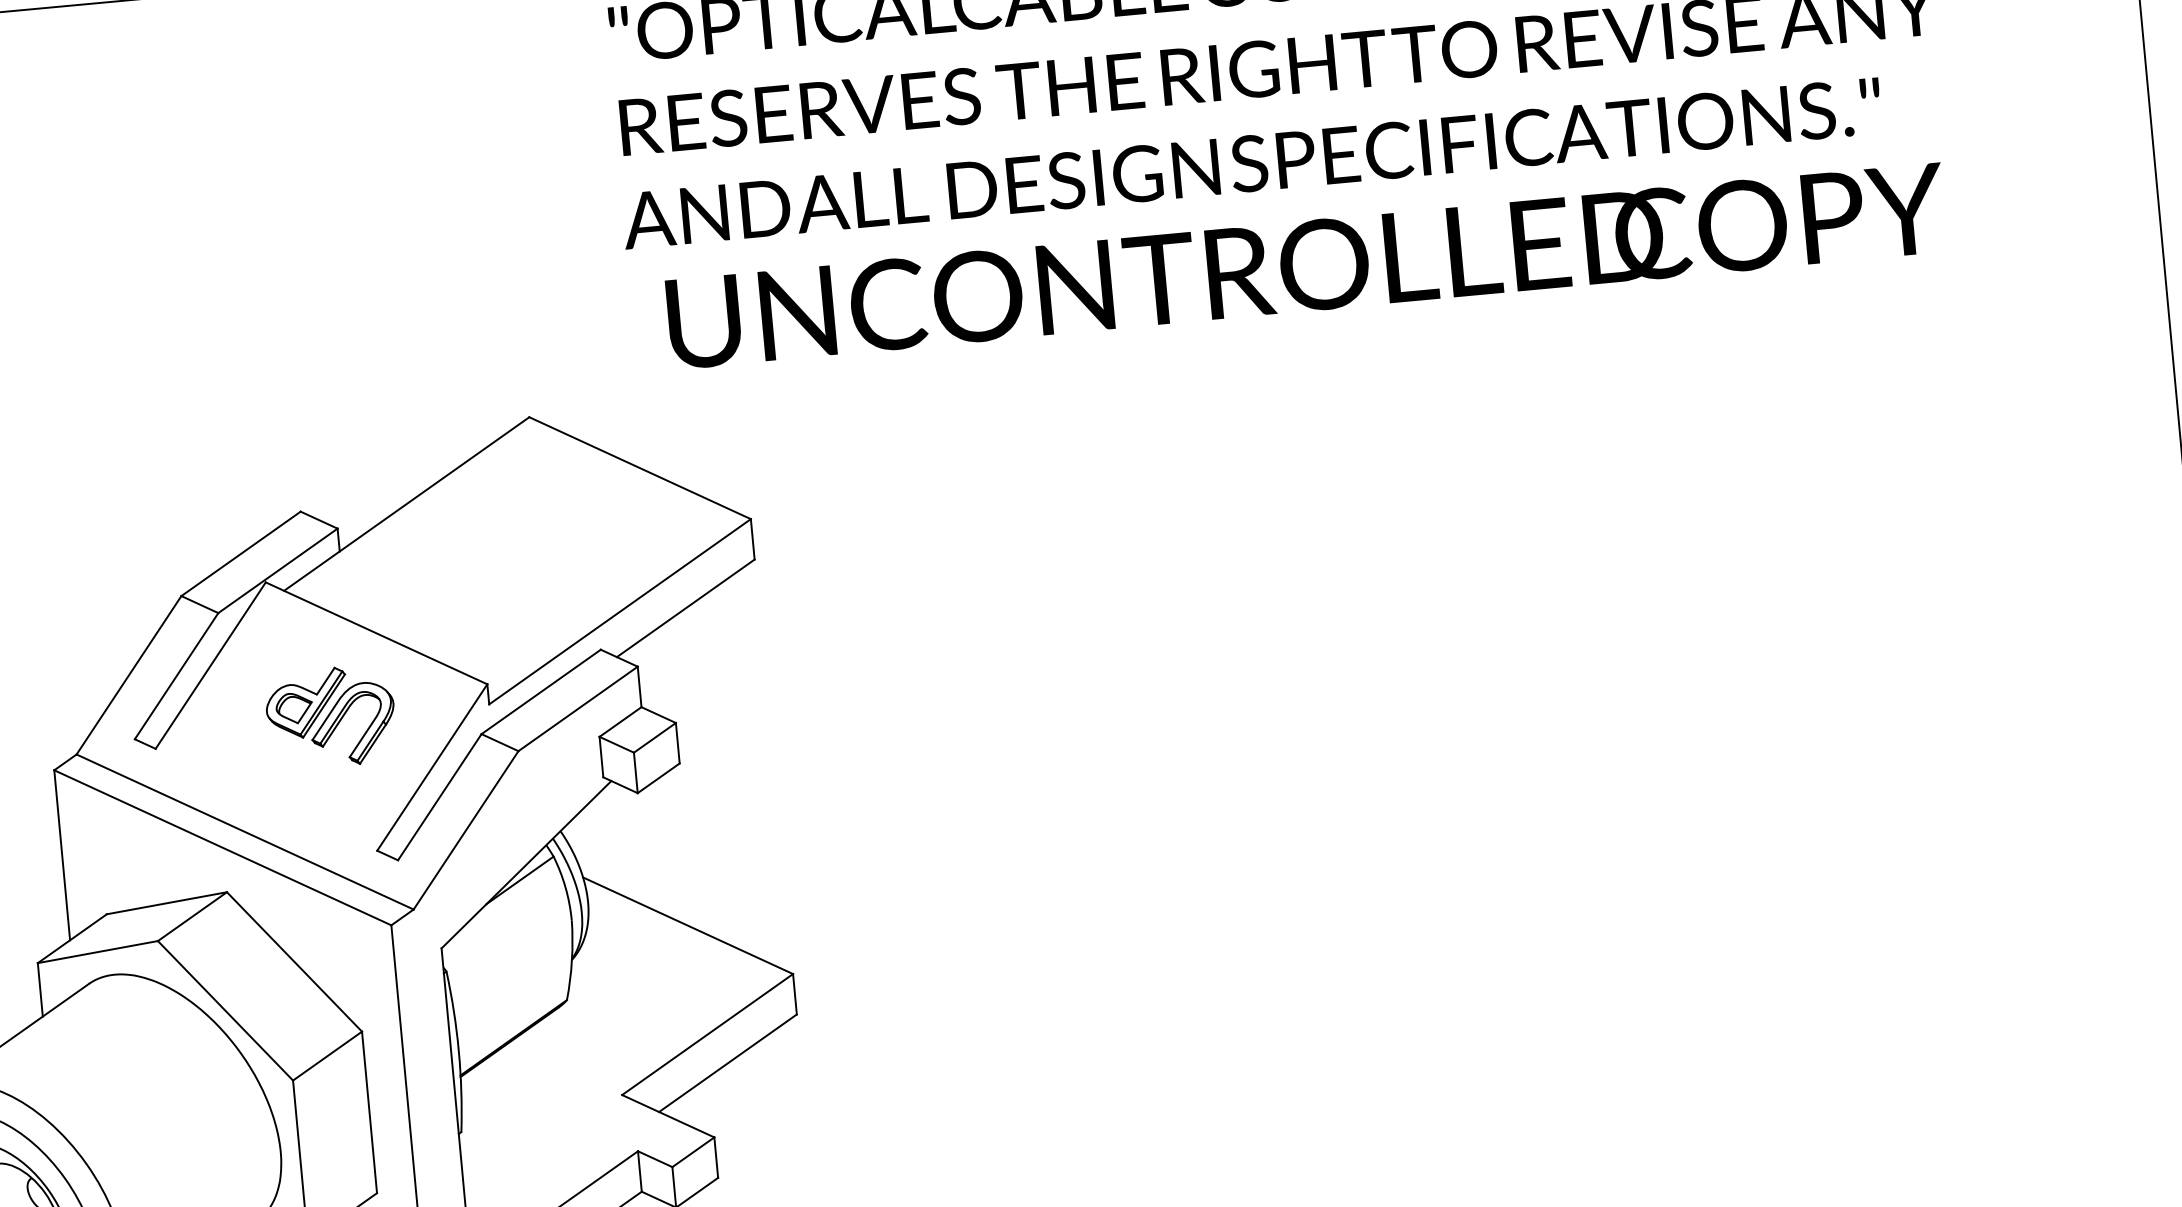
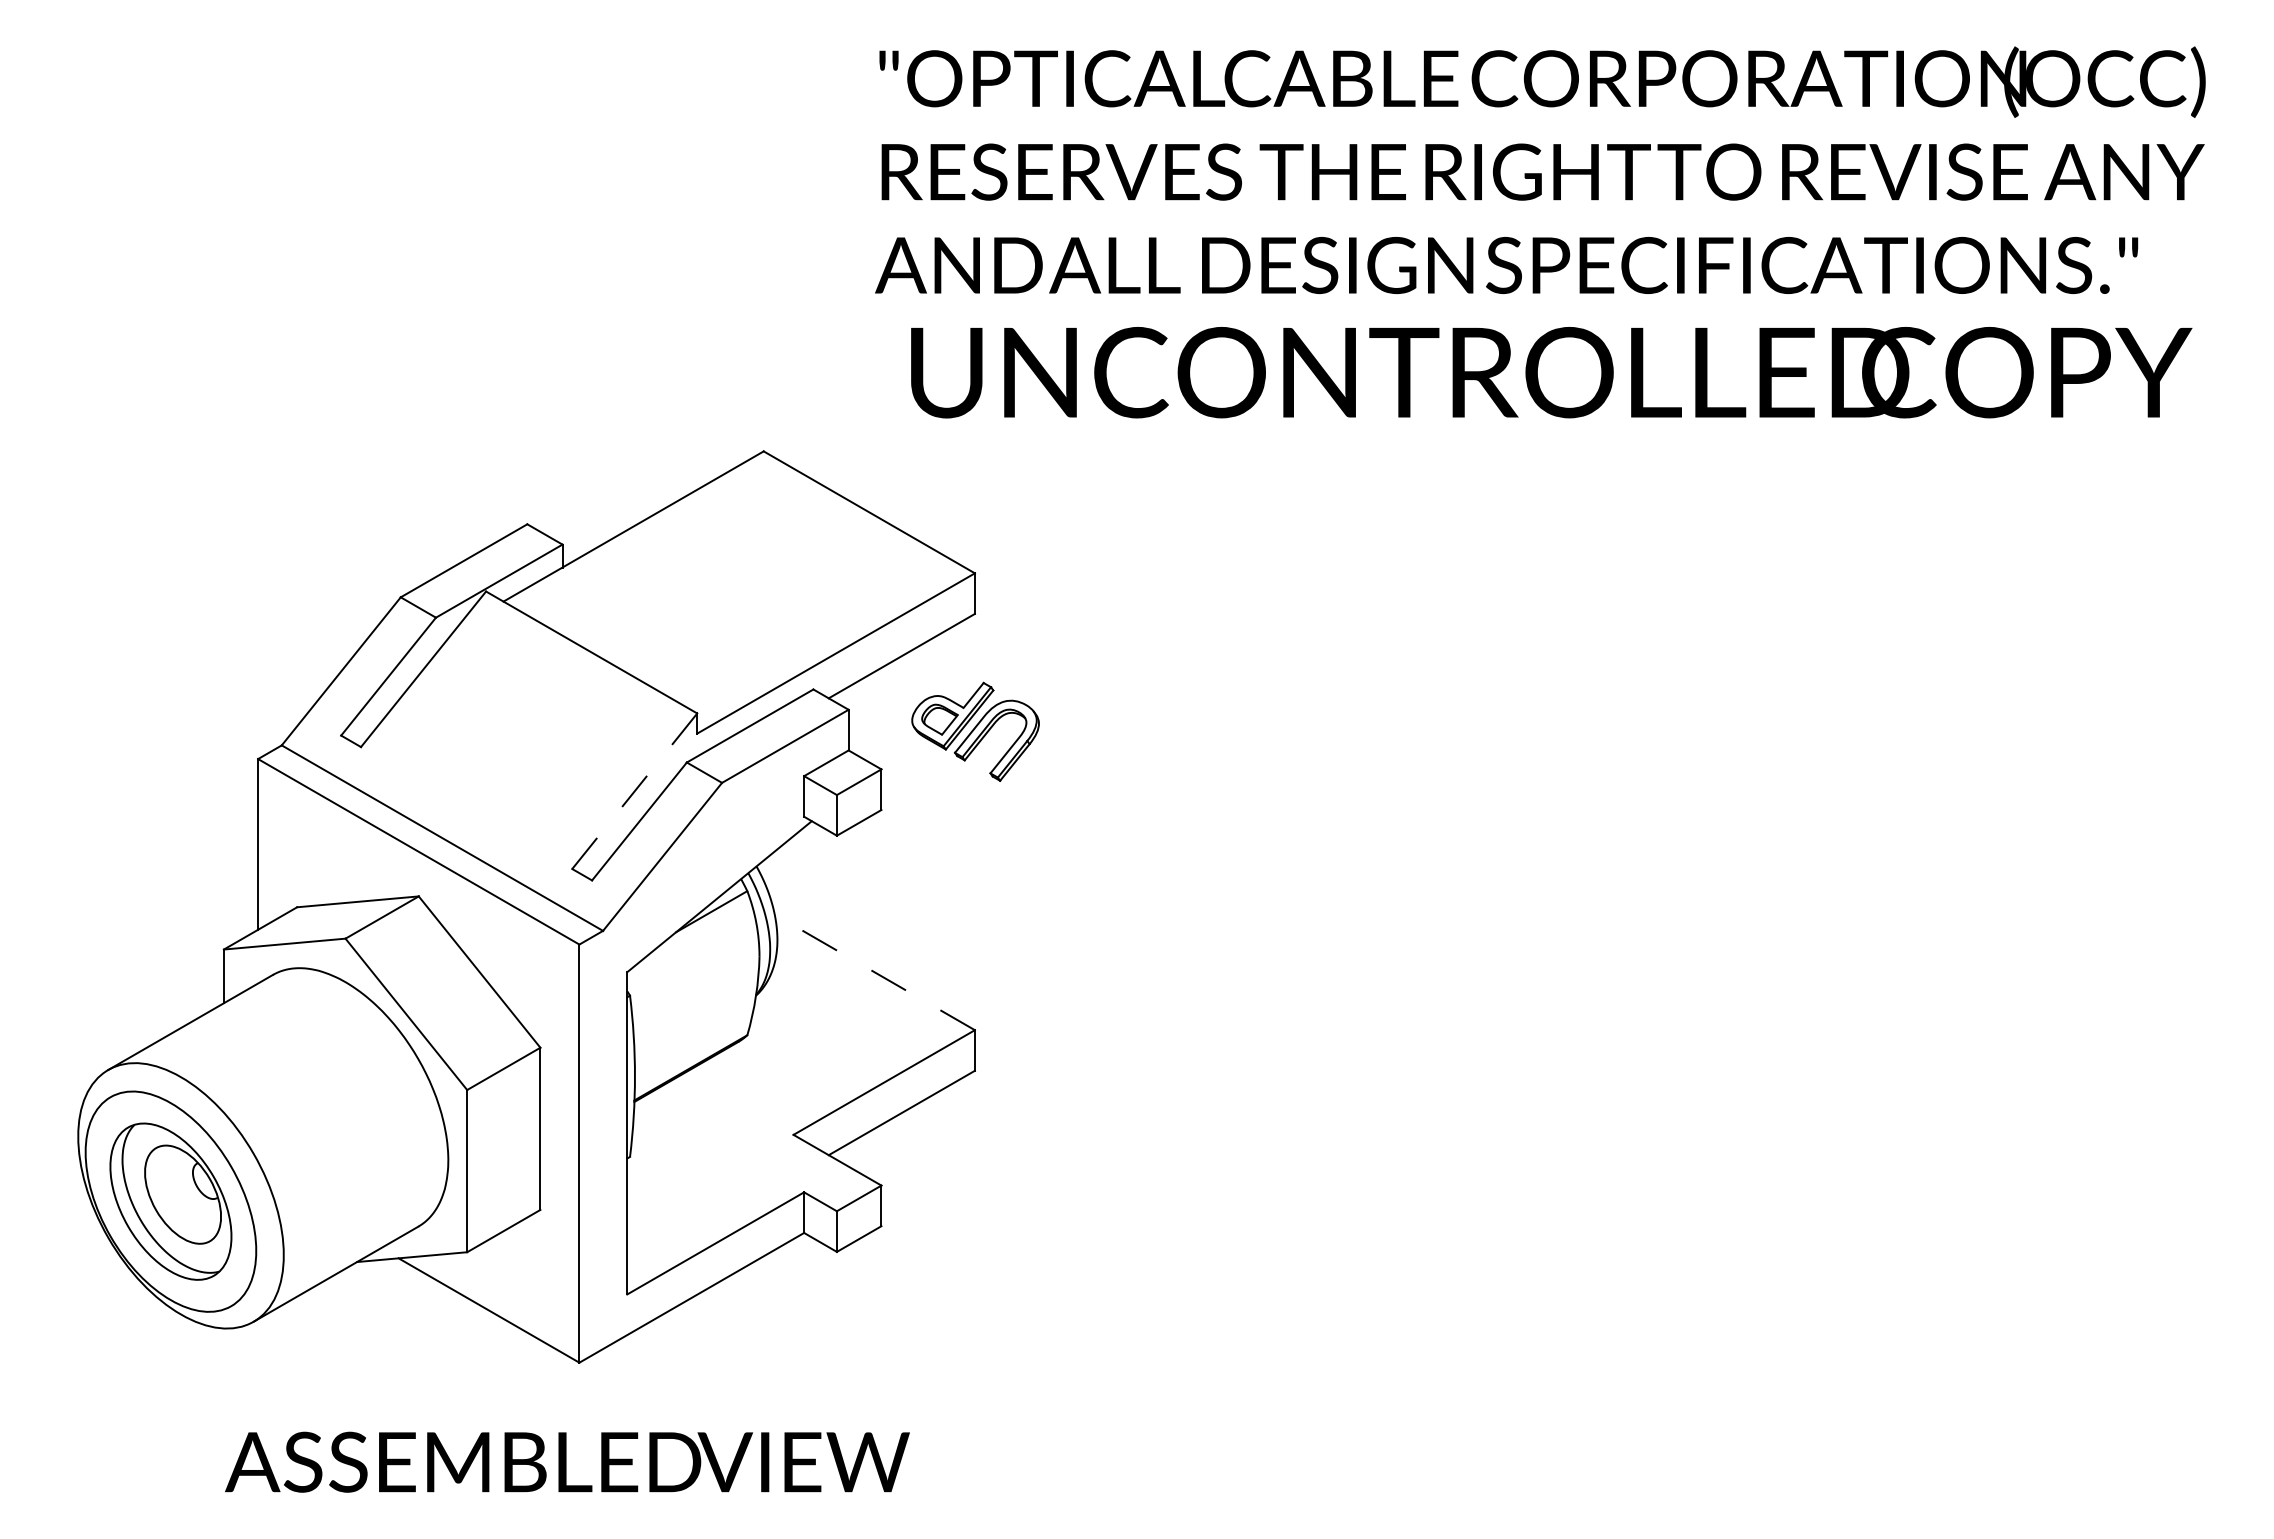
part: (330, 716) -> (975, 731), moved
line: (432, 767) -> (634, 791), solid -> dashed
line: (687, 925) -> (874, 972), solid -> dashed

